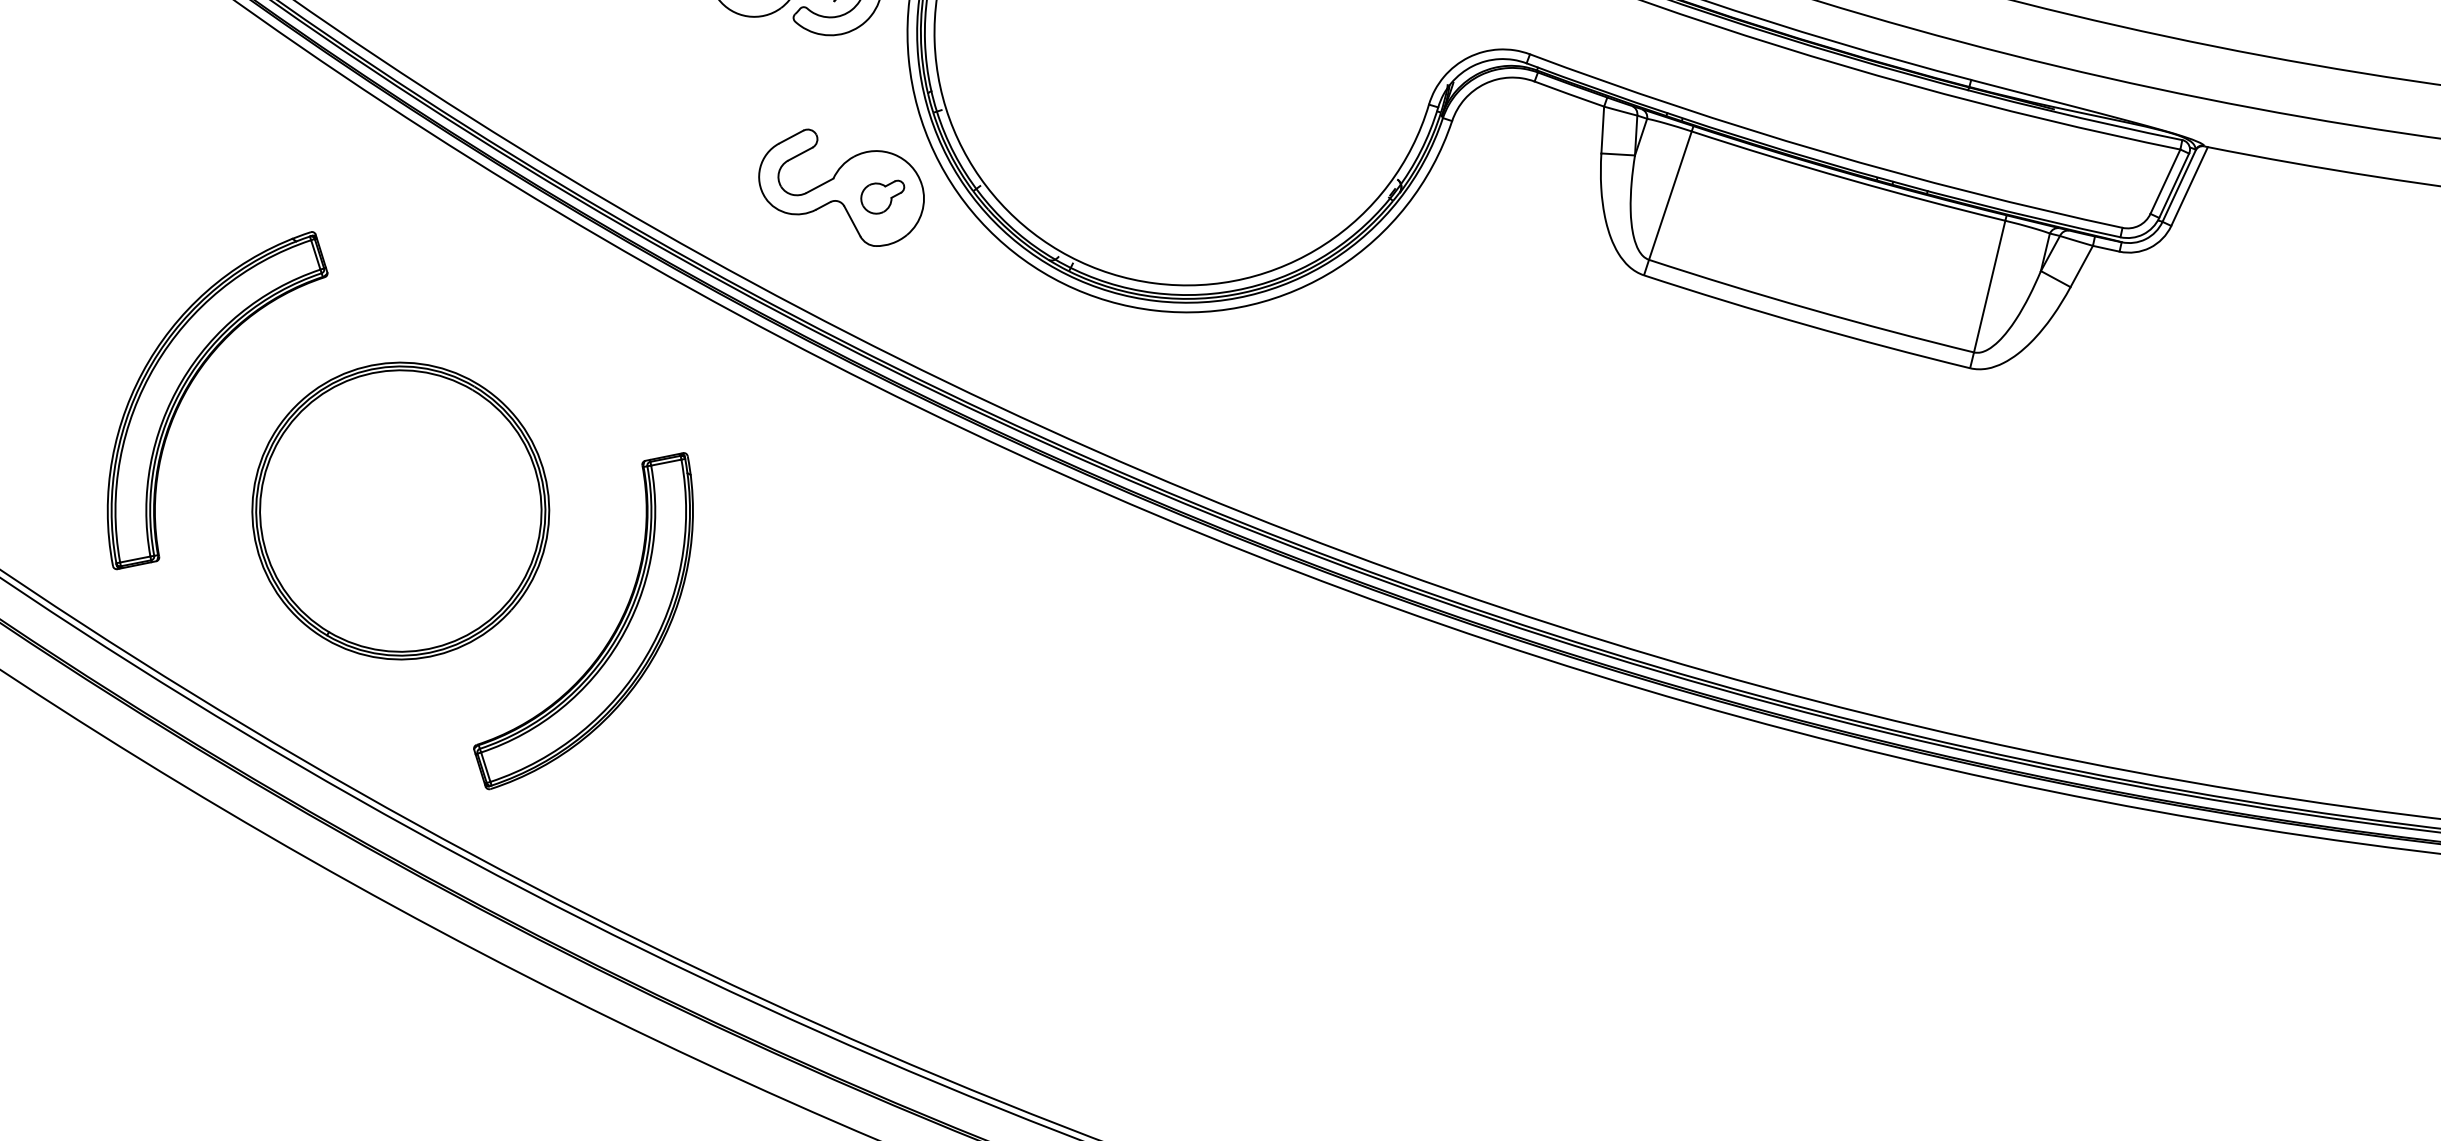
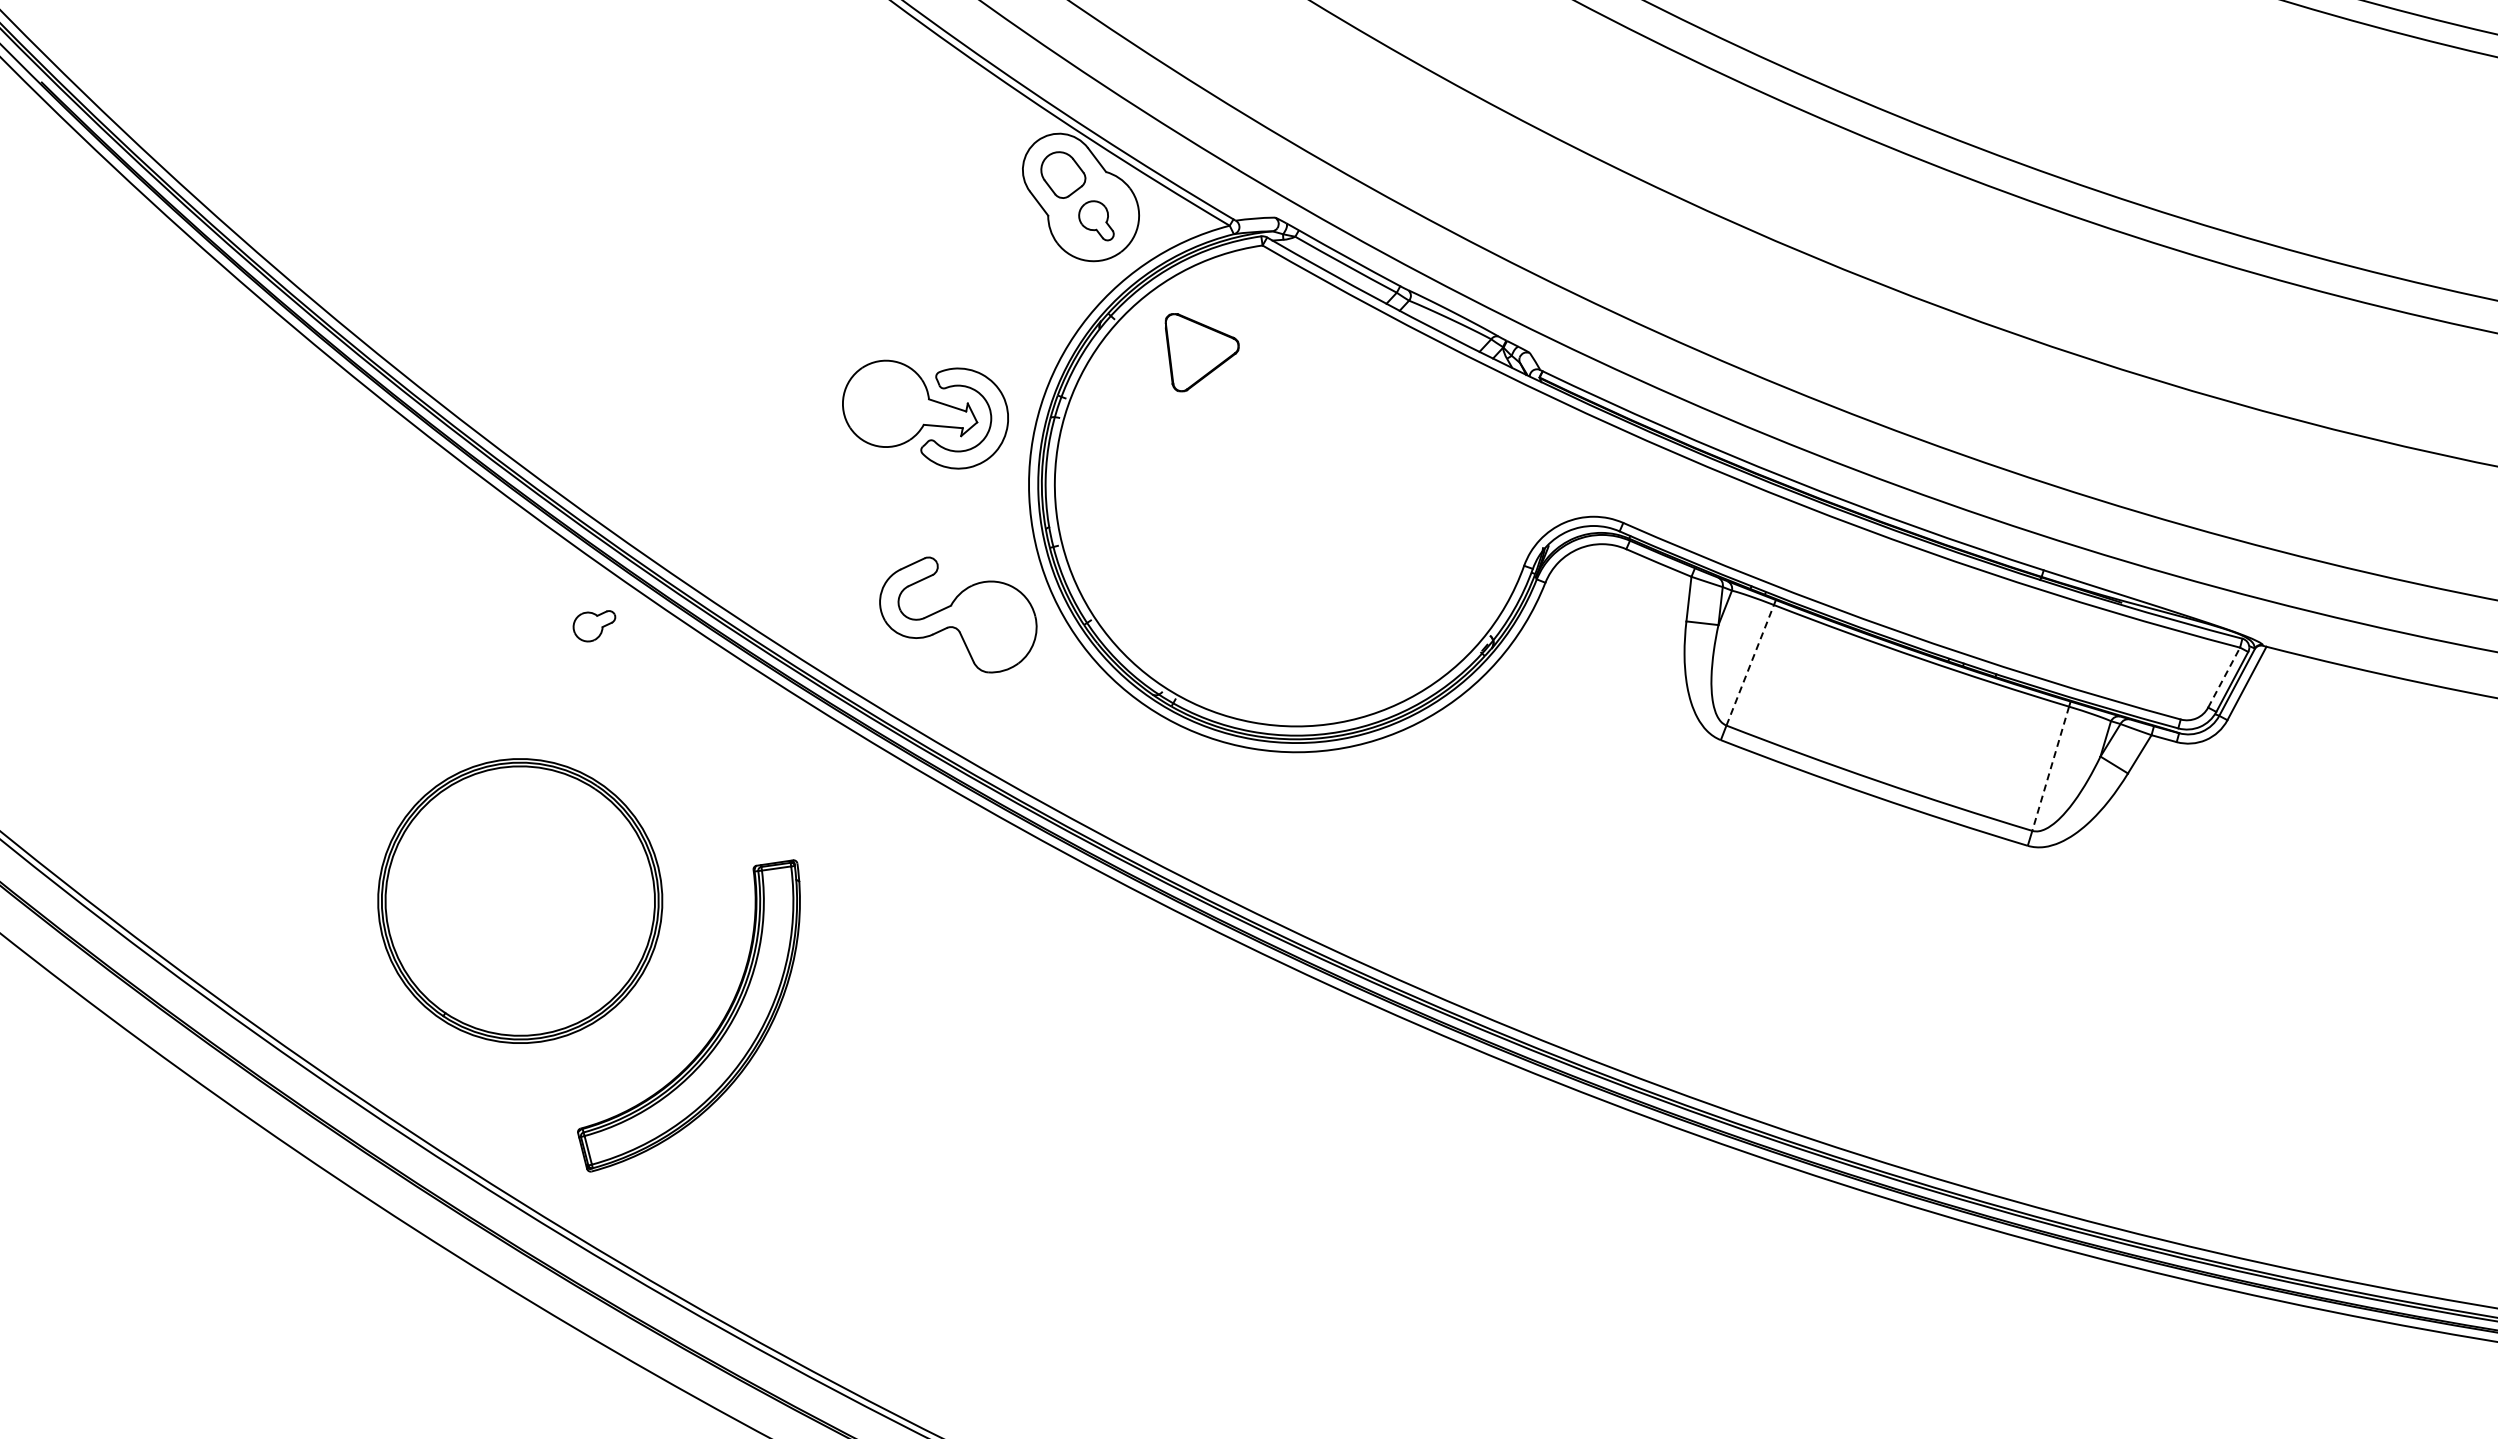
line: (2165, 181) -> (2224, 677), solid -> dashed
line: (1670, 195) -> (1750, 665), solid -> dashed
part: (883, 197) -> (594, 626), moved
line: (1989, 286) -> (2050, 768), solid -> dashed
part: (191, 384) -> (326, 769), removed

